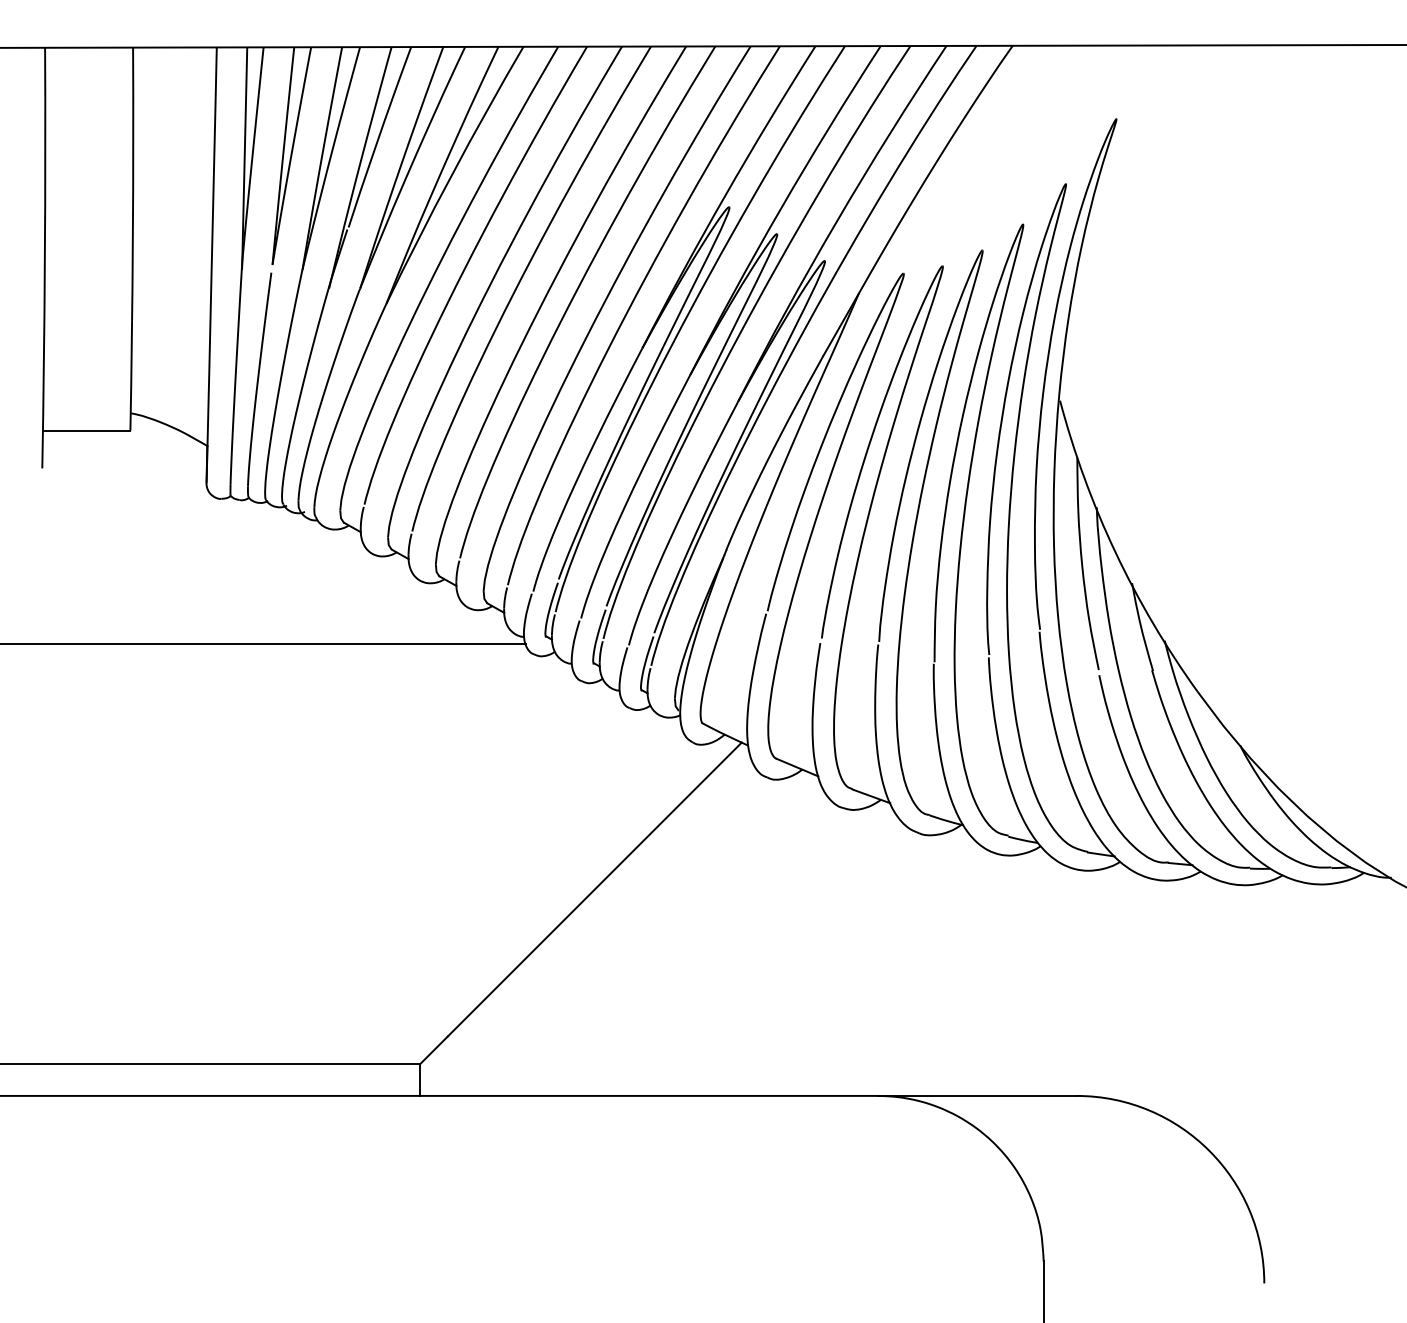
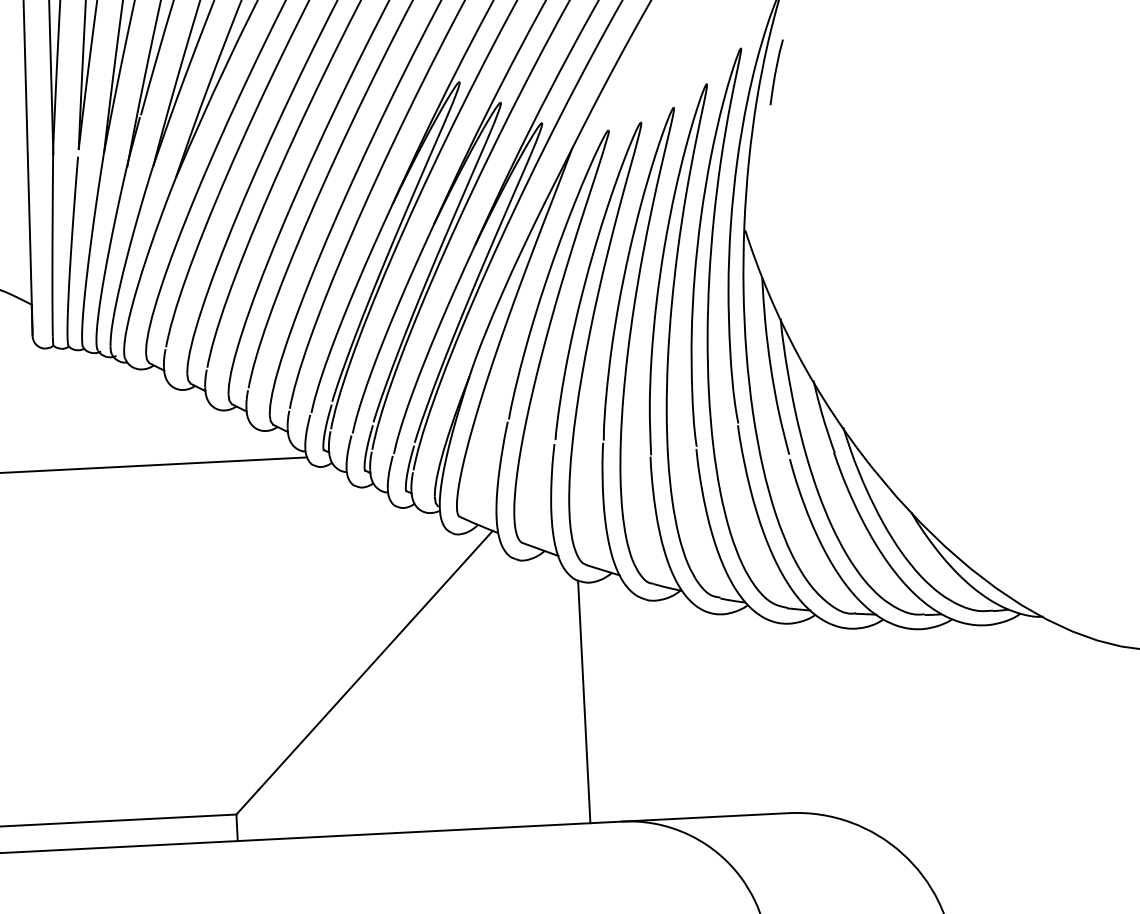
curve: (1106, 214) -> (776, 72), added
line: (840, 950) -> (584, 701), added

